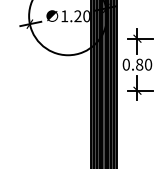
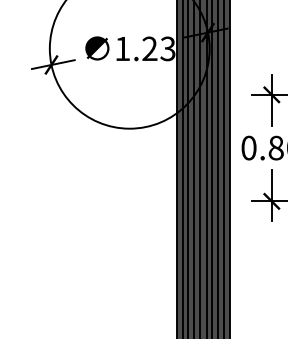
text: (86, 16) -> (167, 49), 1.20 -> 1.23

